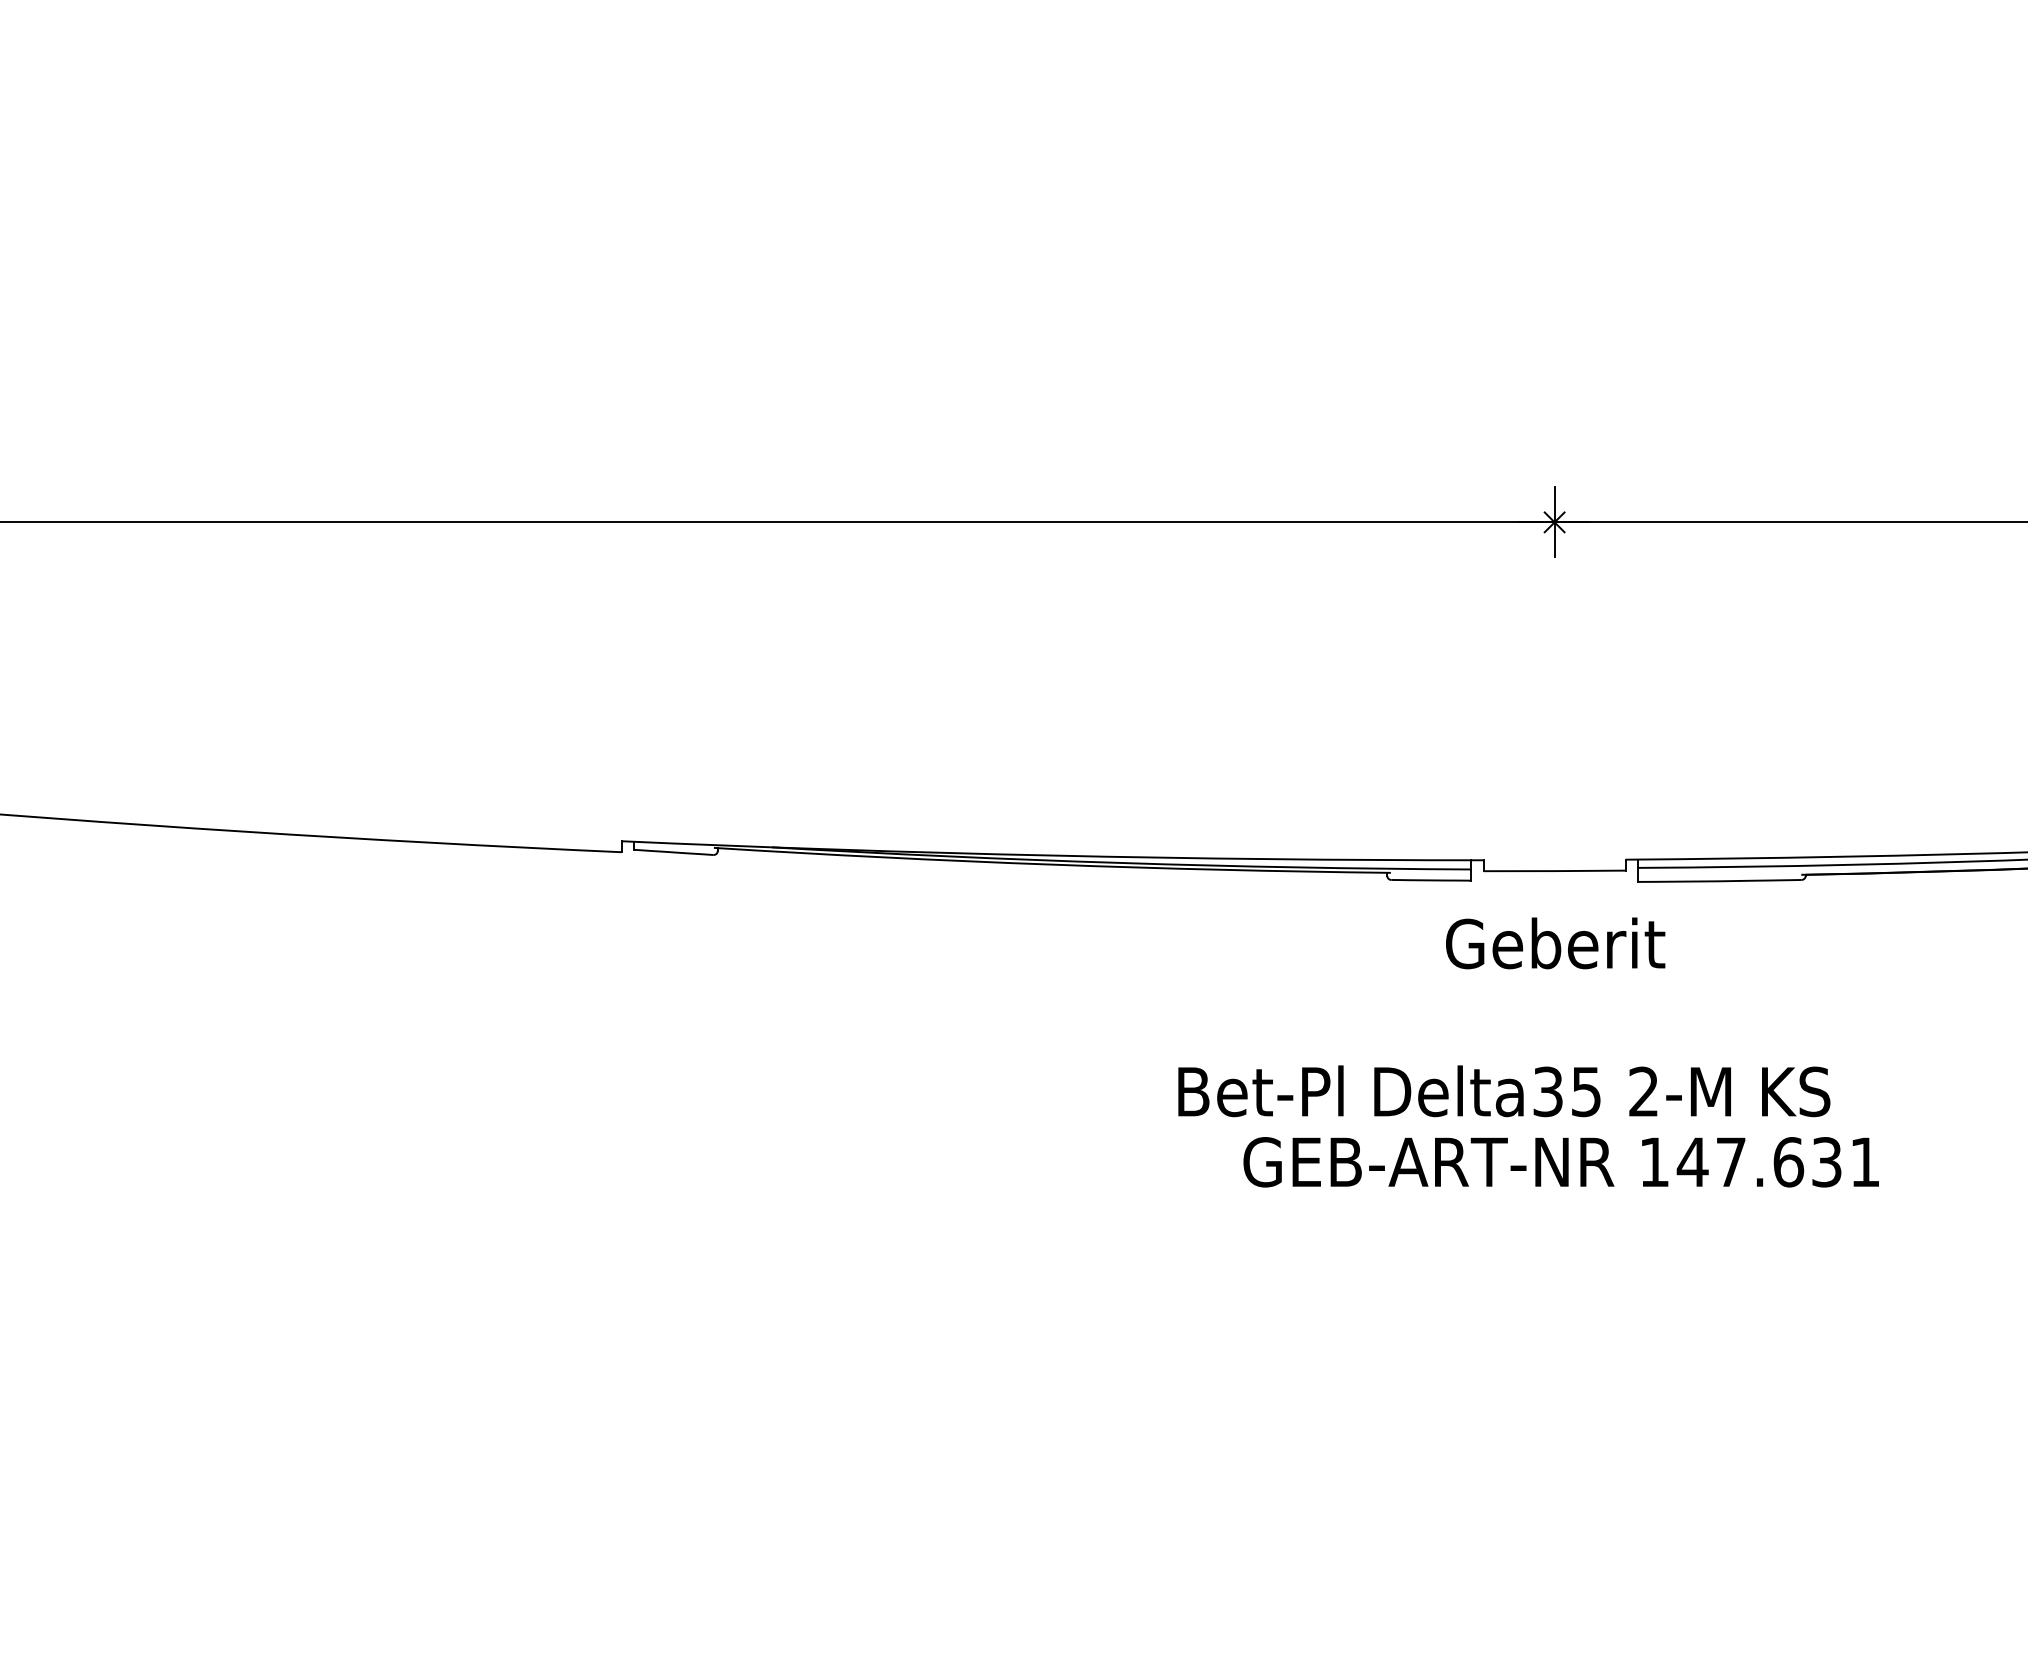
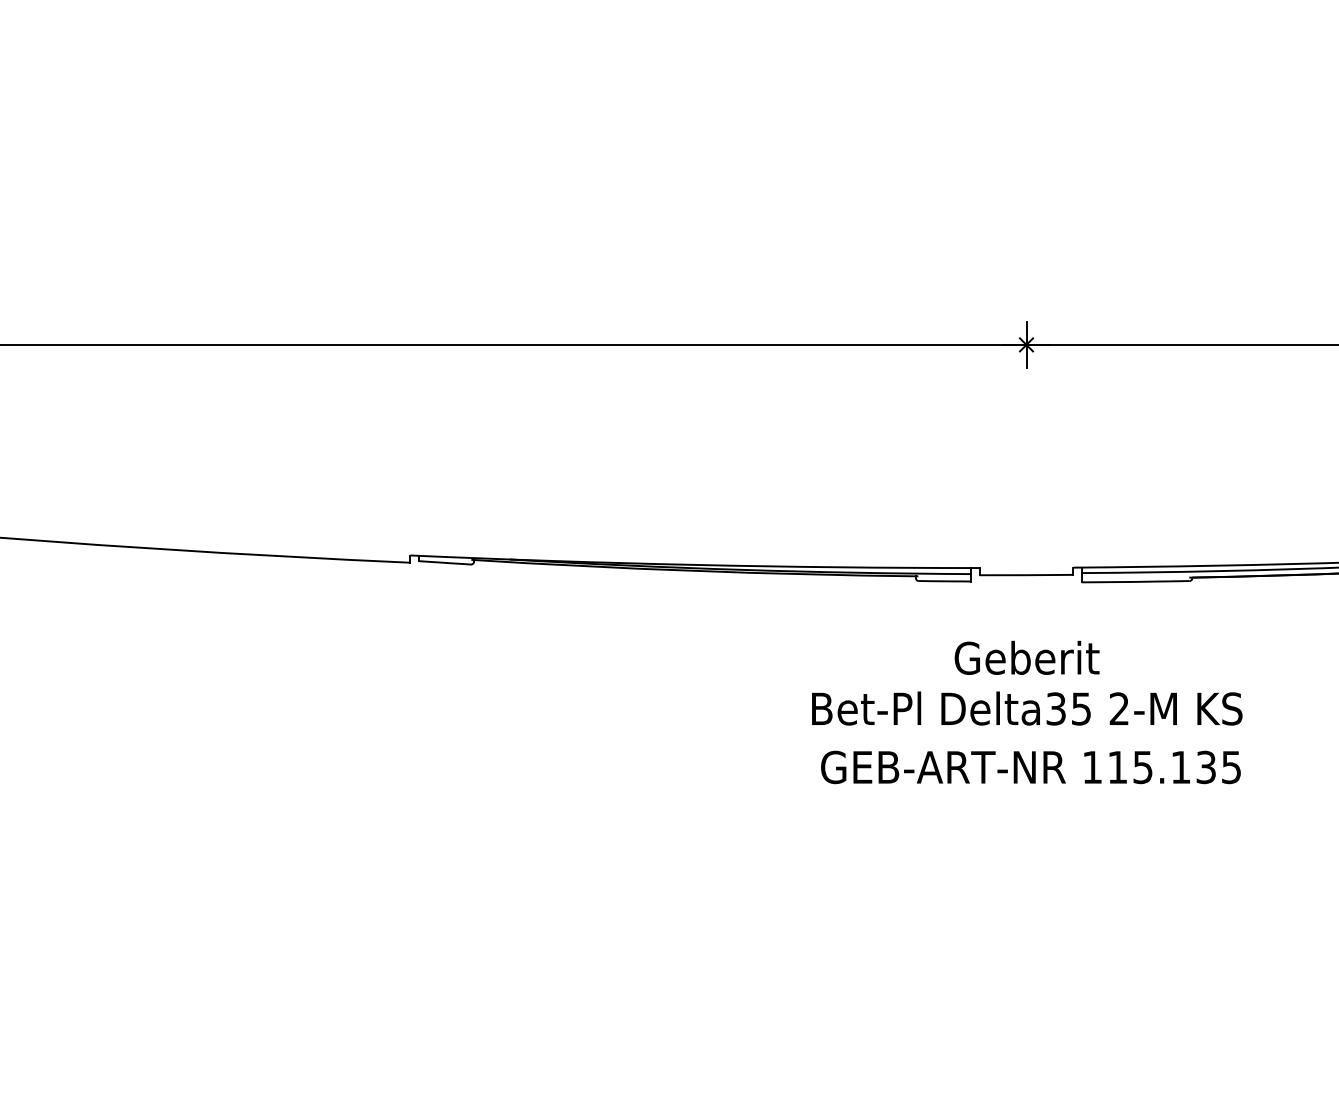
text: (1554, 942) -> (1026, 657), moved
text: (1504, 1091) -> (1027, 708), moved
text: (1777, 1162) -> (1173, 767), 147.631 -> 115.135

